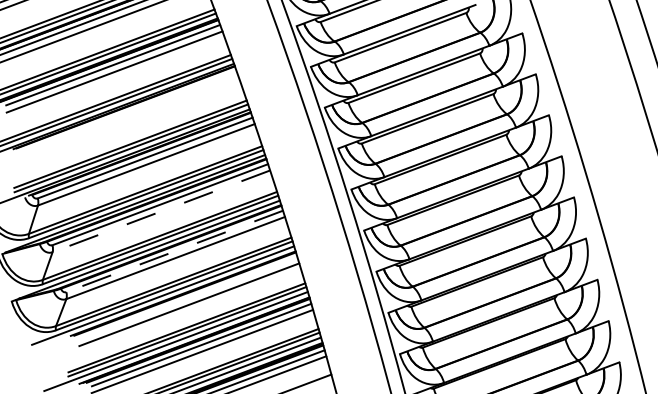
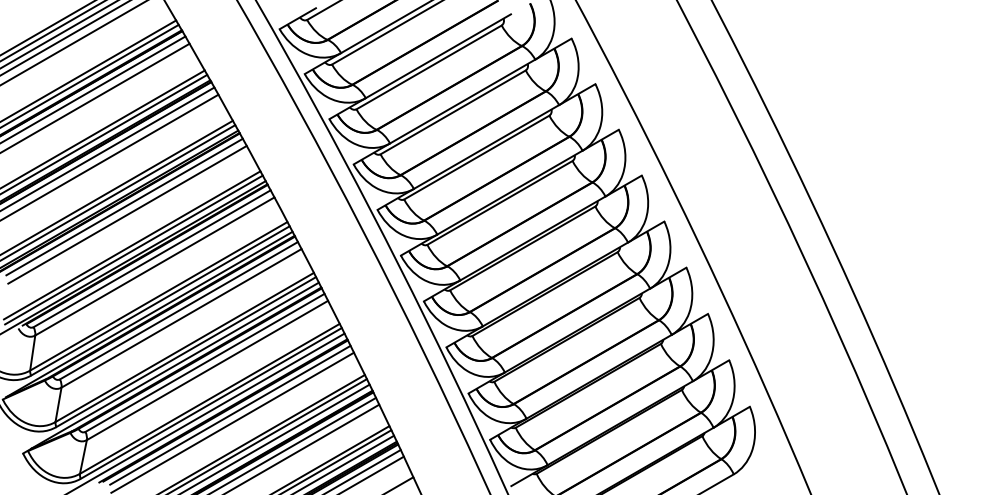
line: (129, 111) -> (124, 206), added
line: (130, 118) -> (127, 214), added
line: (161, 211) -> (181, 318), dashed -> solid
line: (174, 251) -> (204, 363), dashed -> solid
line: (188, 297) -> (230, 414), added

